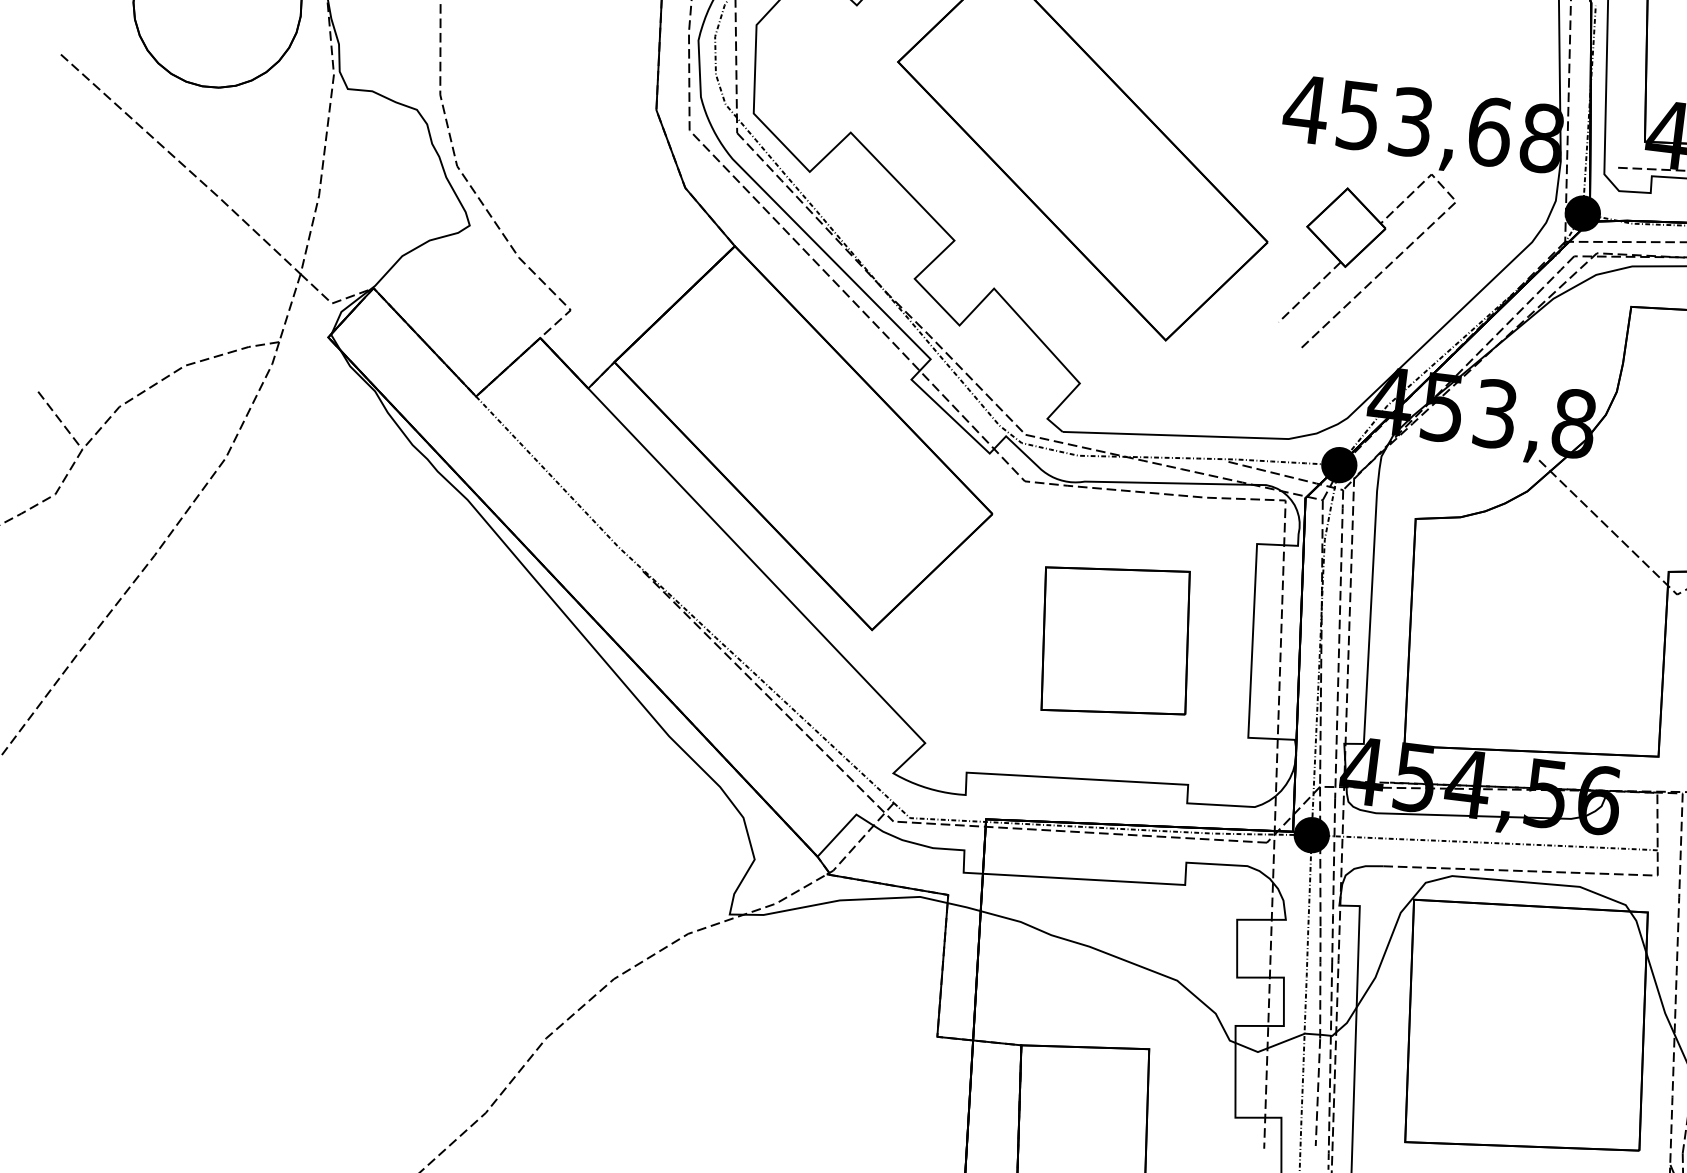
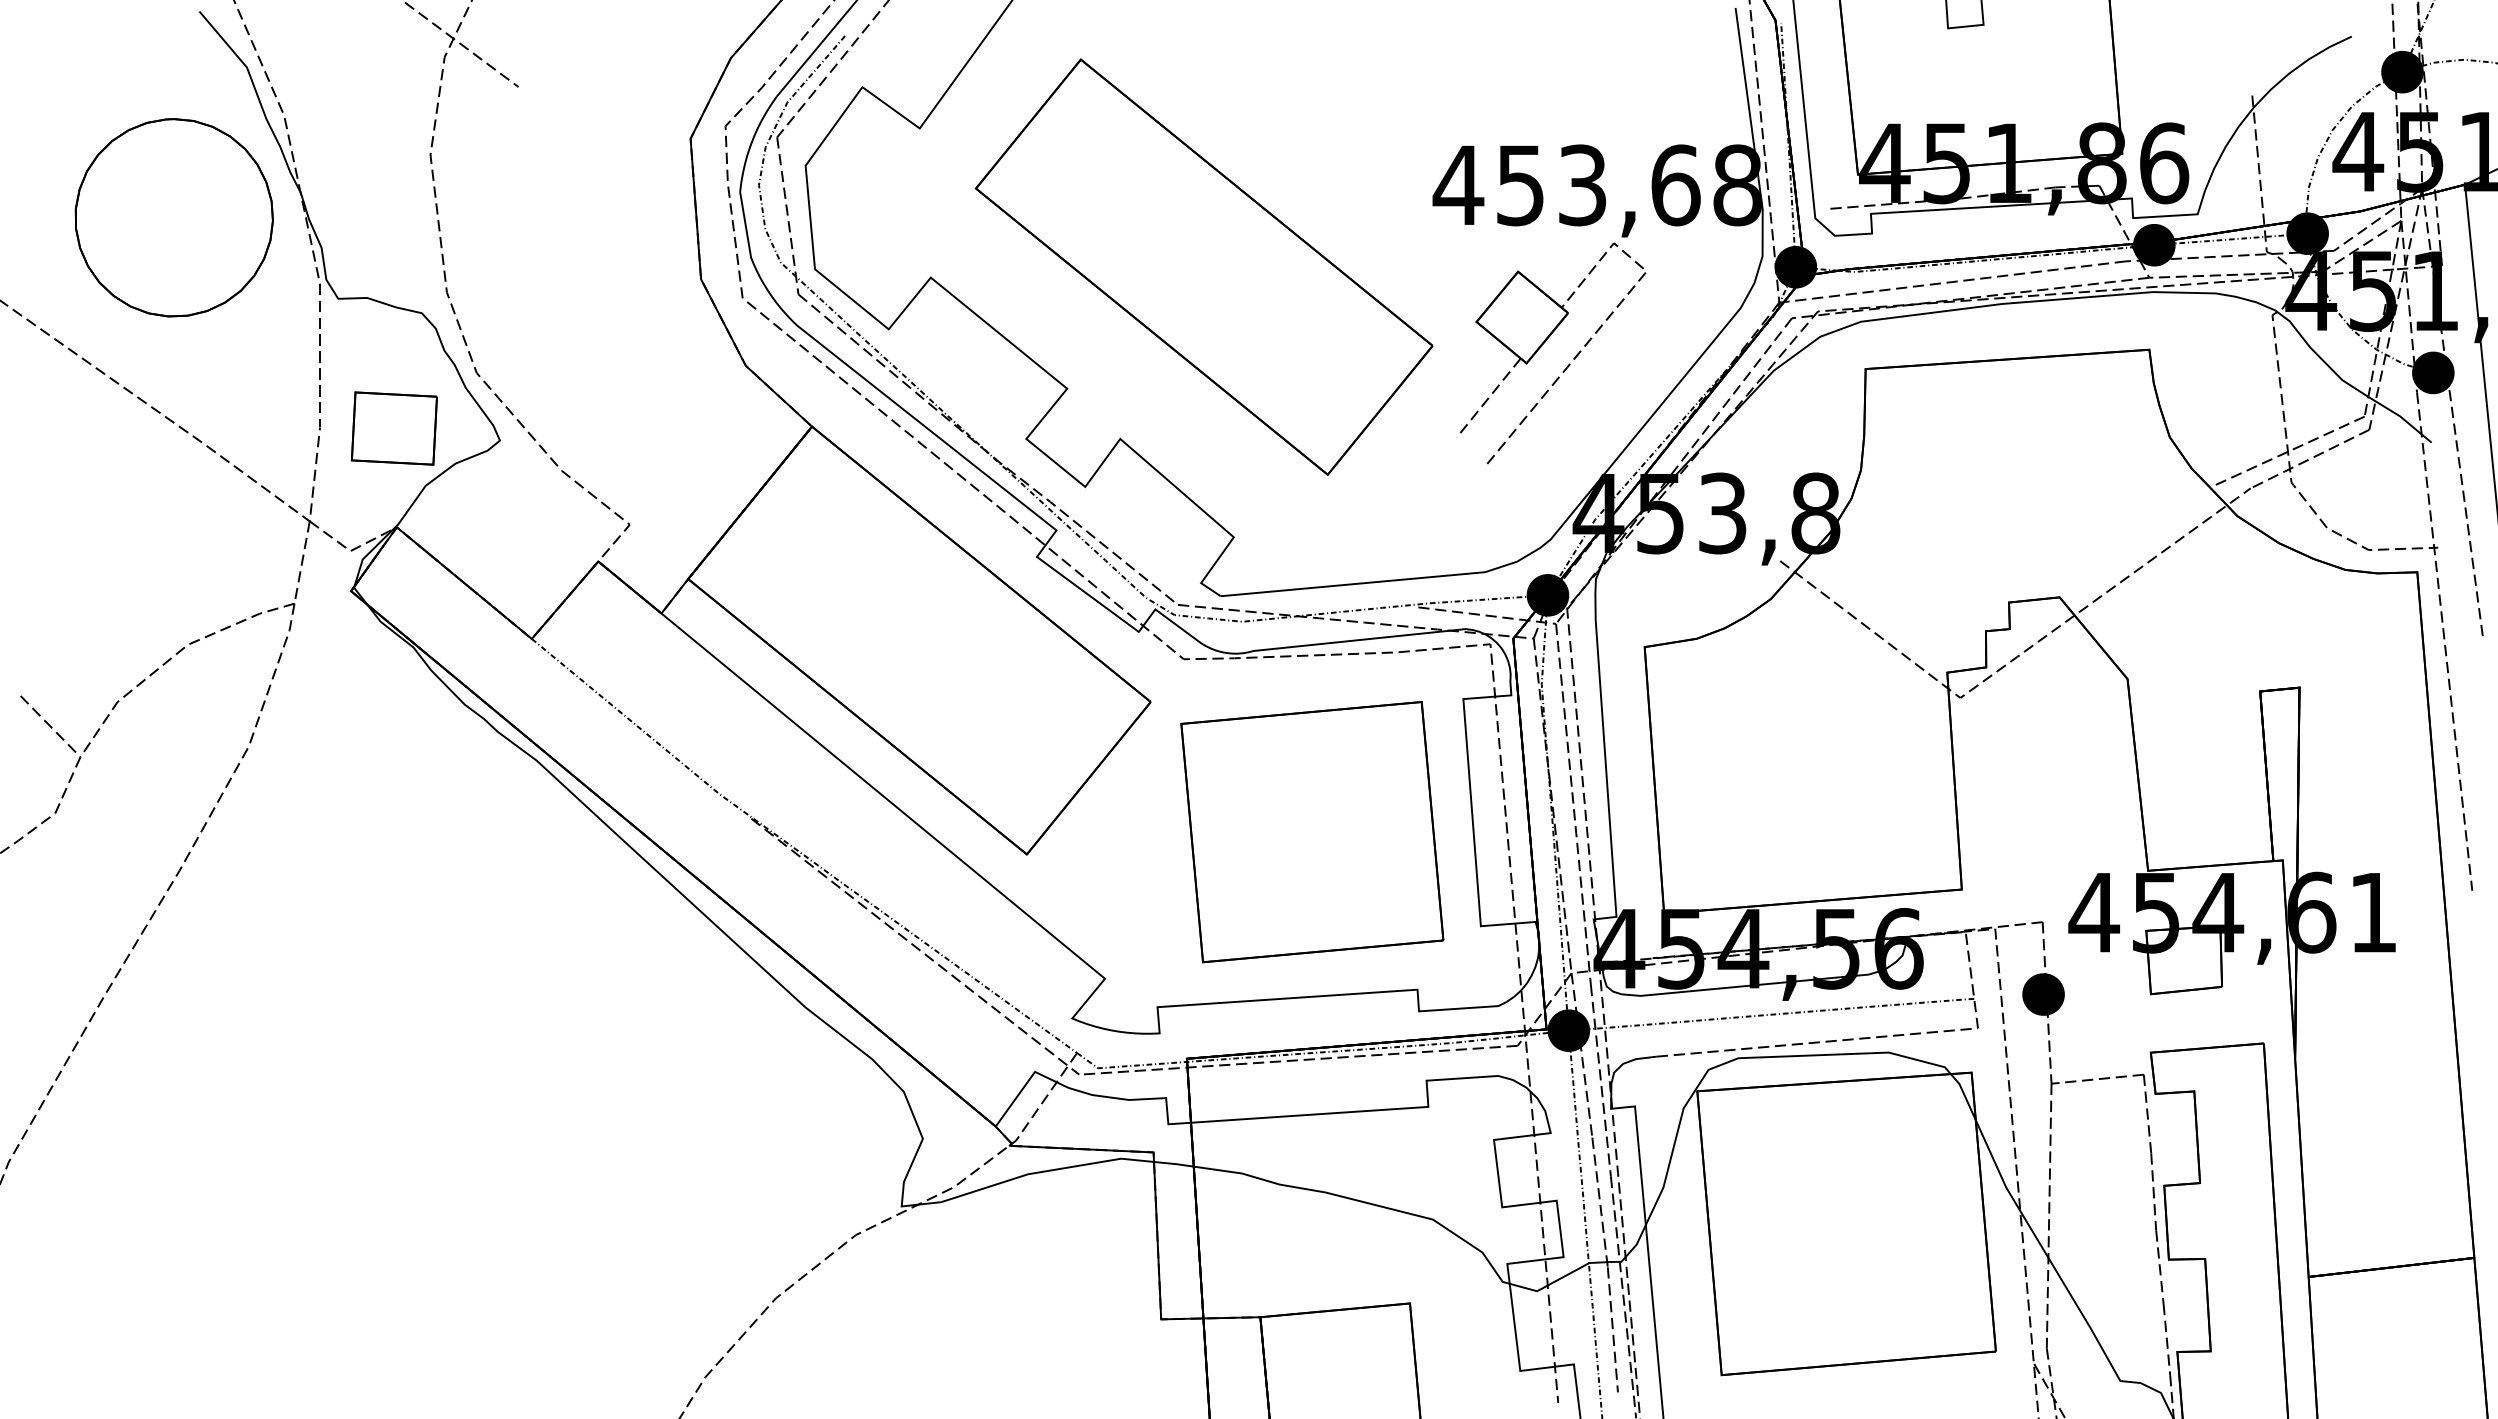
part: (381, 204) -> (393, 428), added
part: (1115, 641) -> (1312, 832), size x1.43

